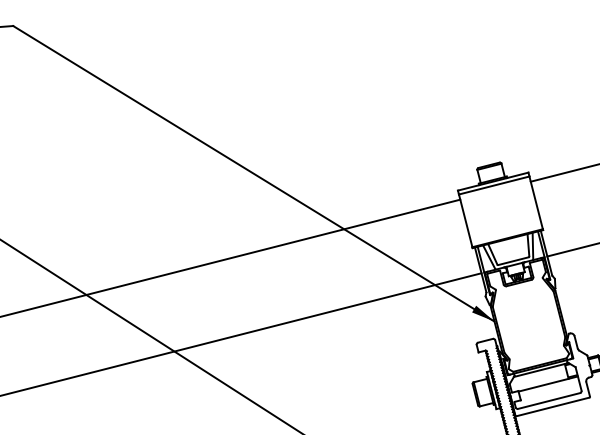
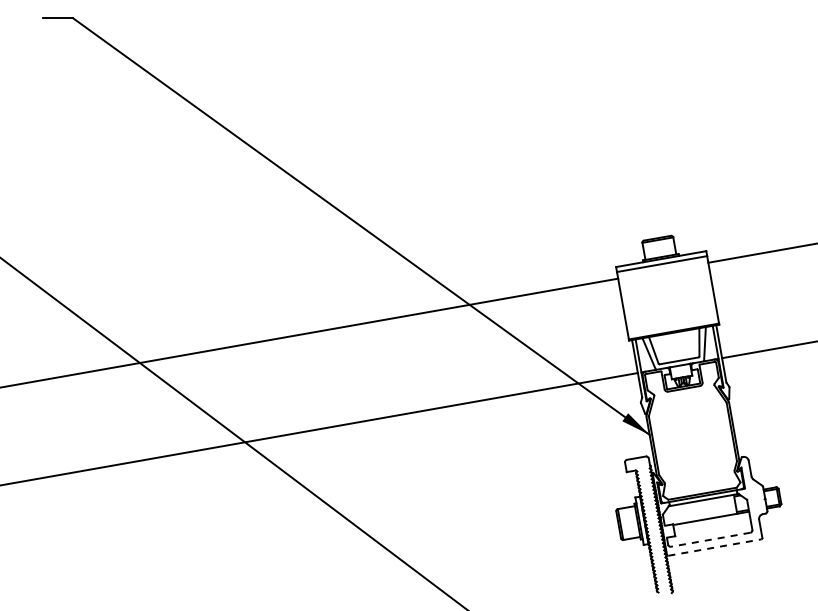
line: (548, 400) -> (710, 539), solid -> dashed
line: (553, 406) -> (715, 547), solid -> dashed

